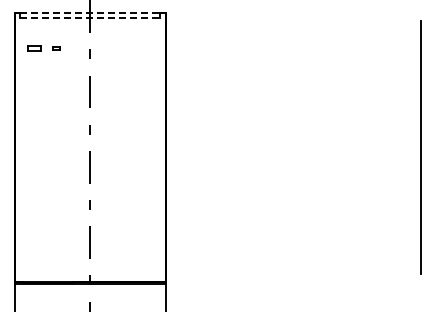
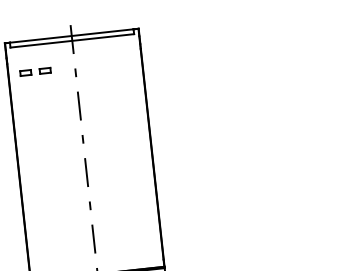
line: (90, 12) -> (71, 35), dashed -> solid
line: (90, 18) -> (72, 41), dashed -> solid
part: (56, 48) -> (45, 70), size x1.67

